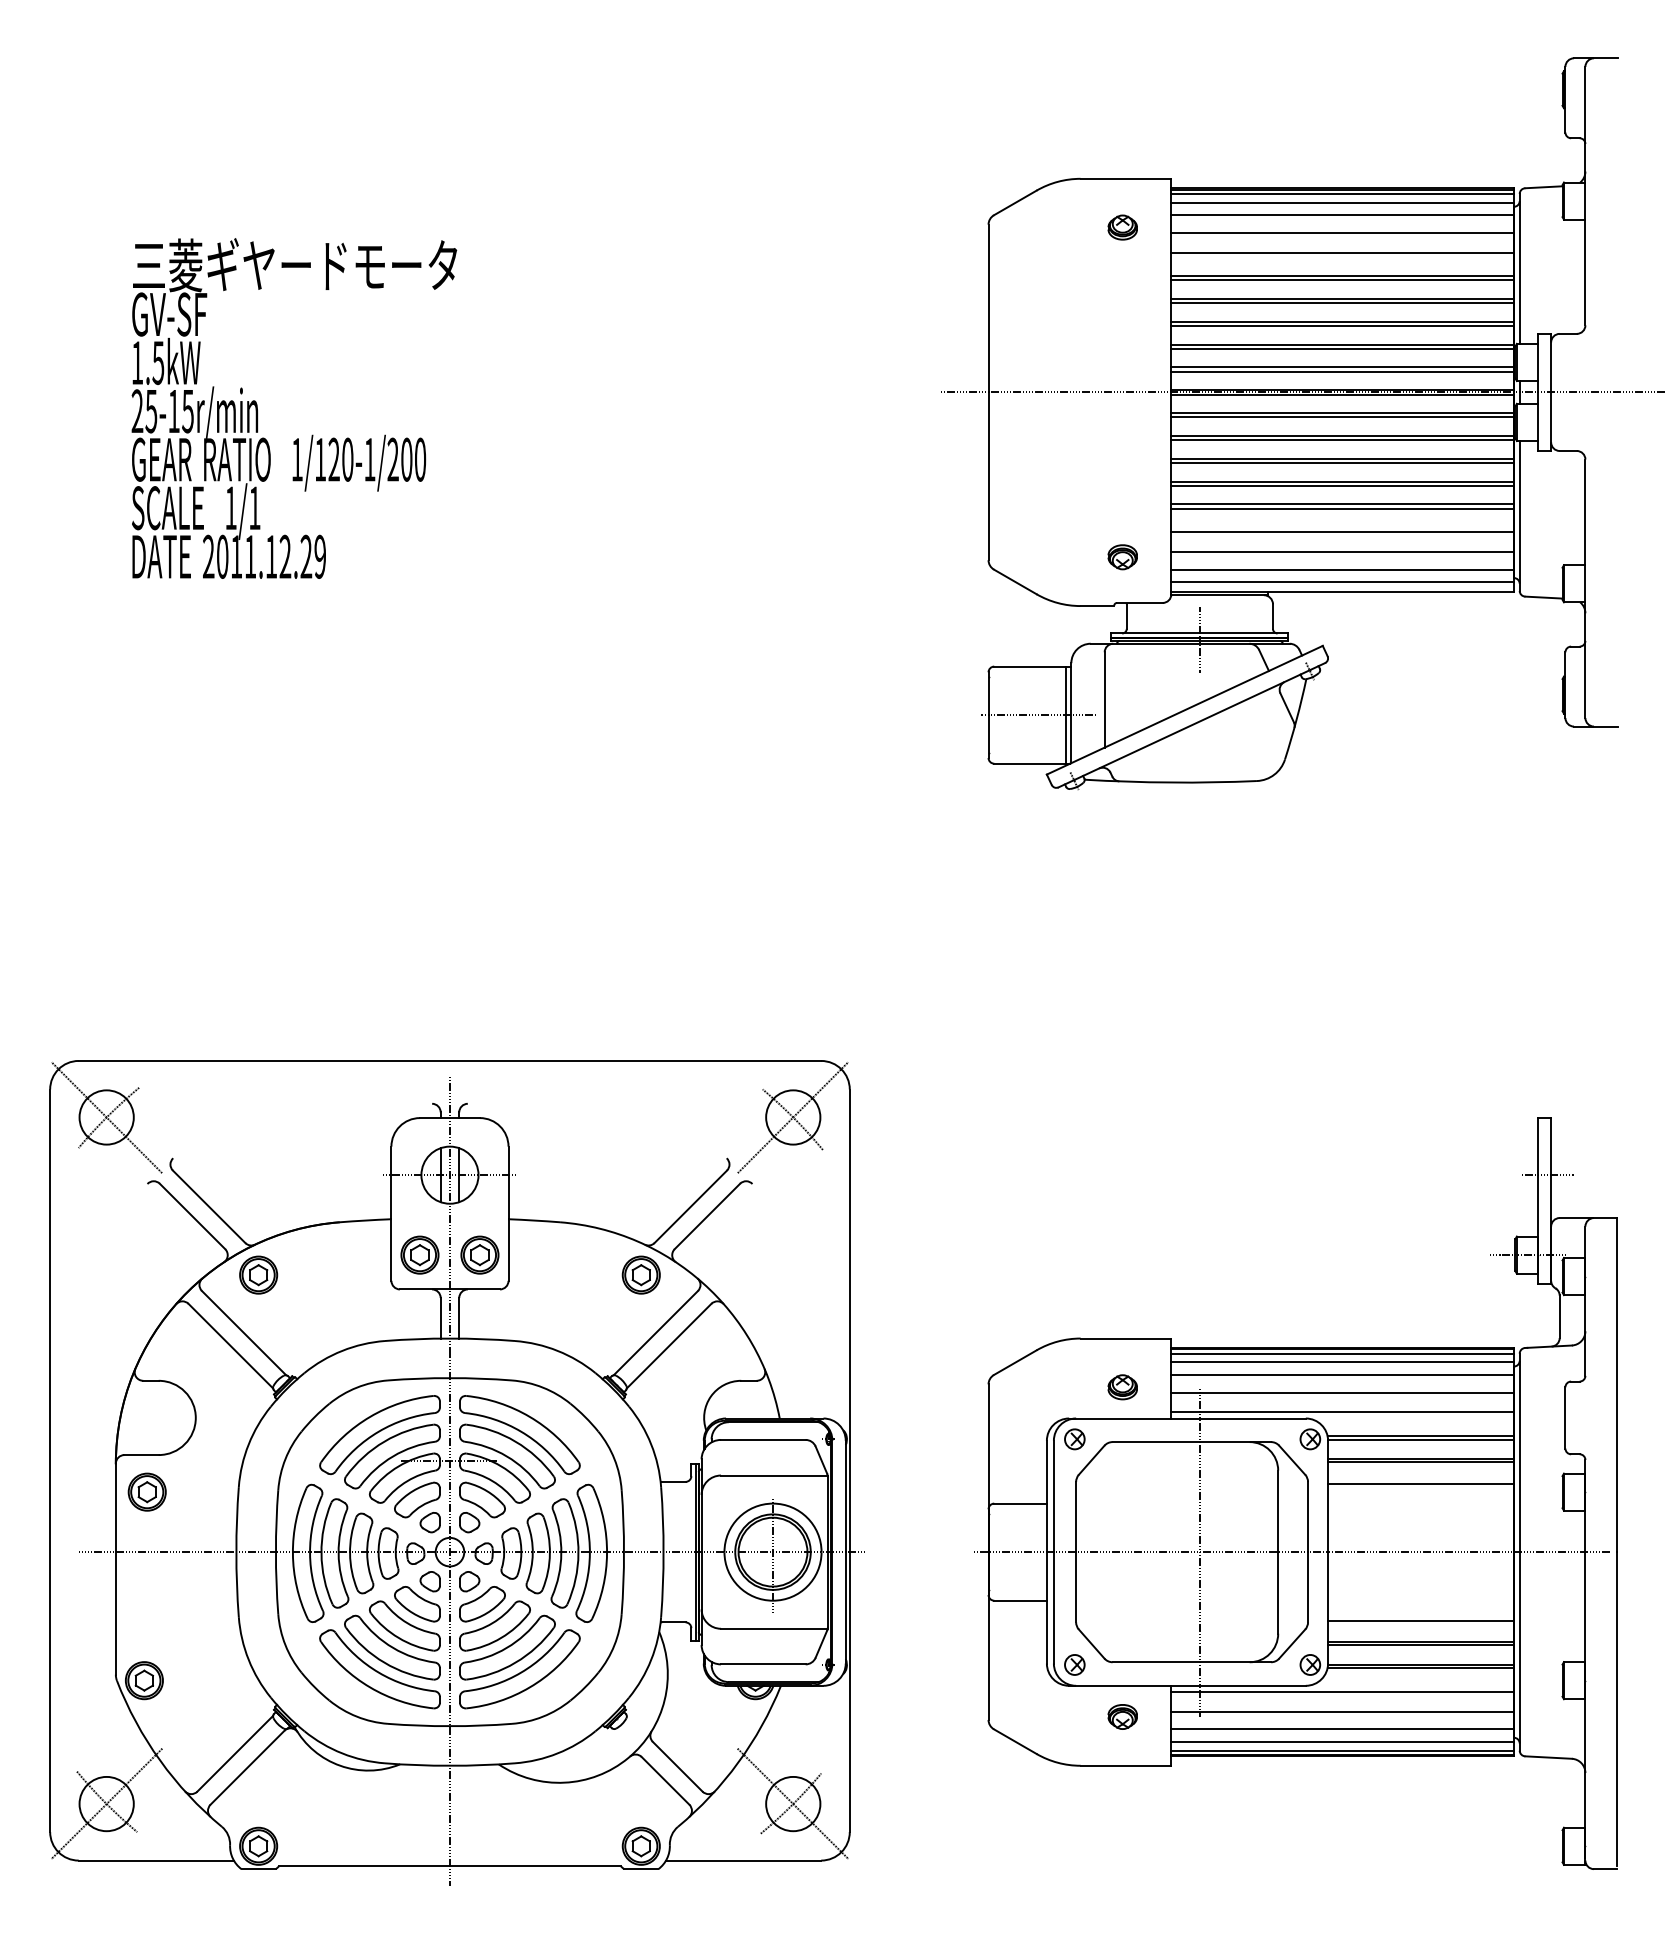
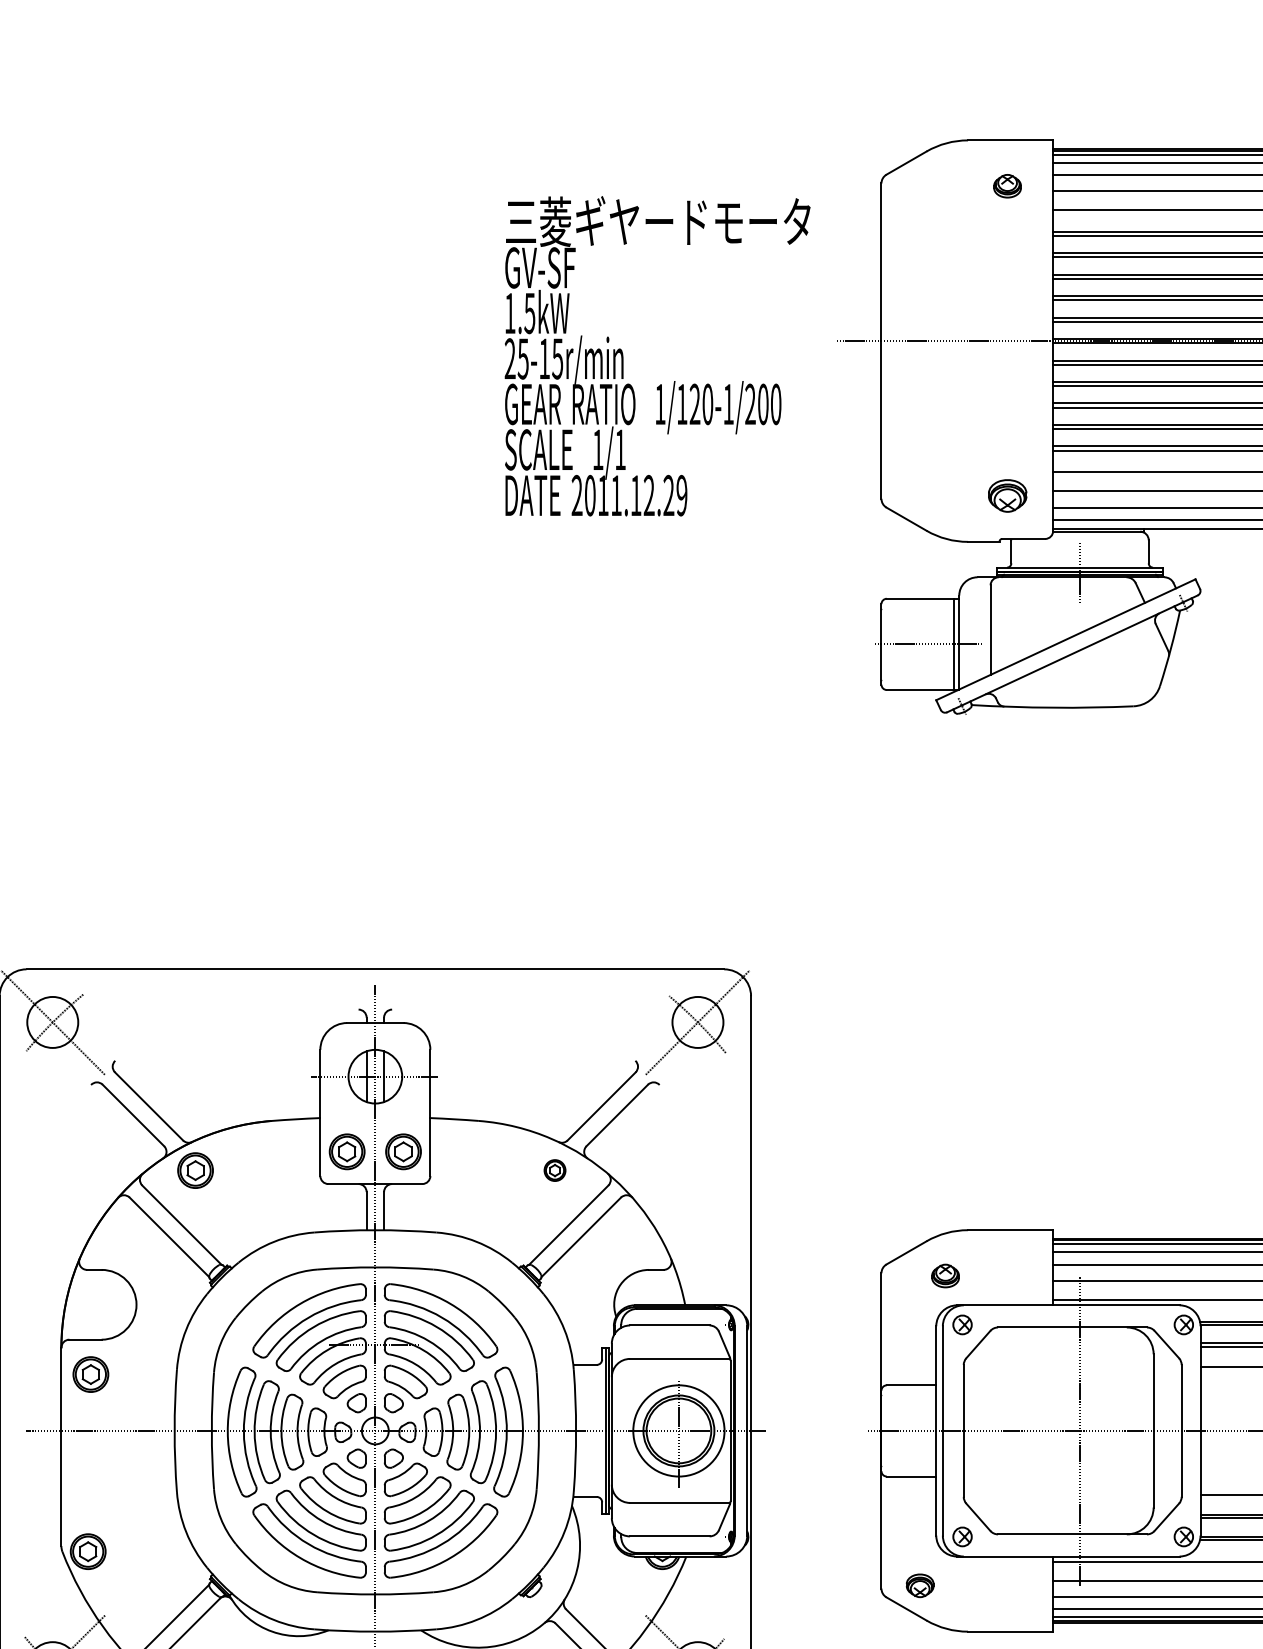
text: (294, 408) -> (657, 356), moved
part: (1122, 557) -> (1007, 496), size x1.4
part: (640, 1274) -> (554, 1170), size x0.6
part: (1122, 1387) -> (945, 1276), moved
part: (1122, 1716) -> (919, 1585), moved

